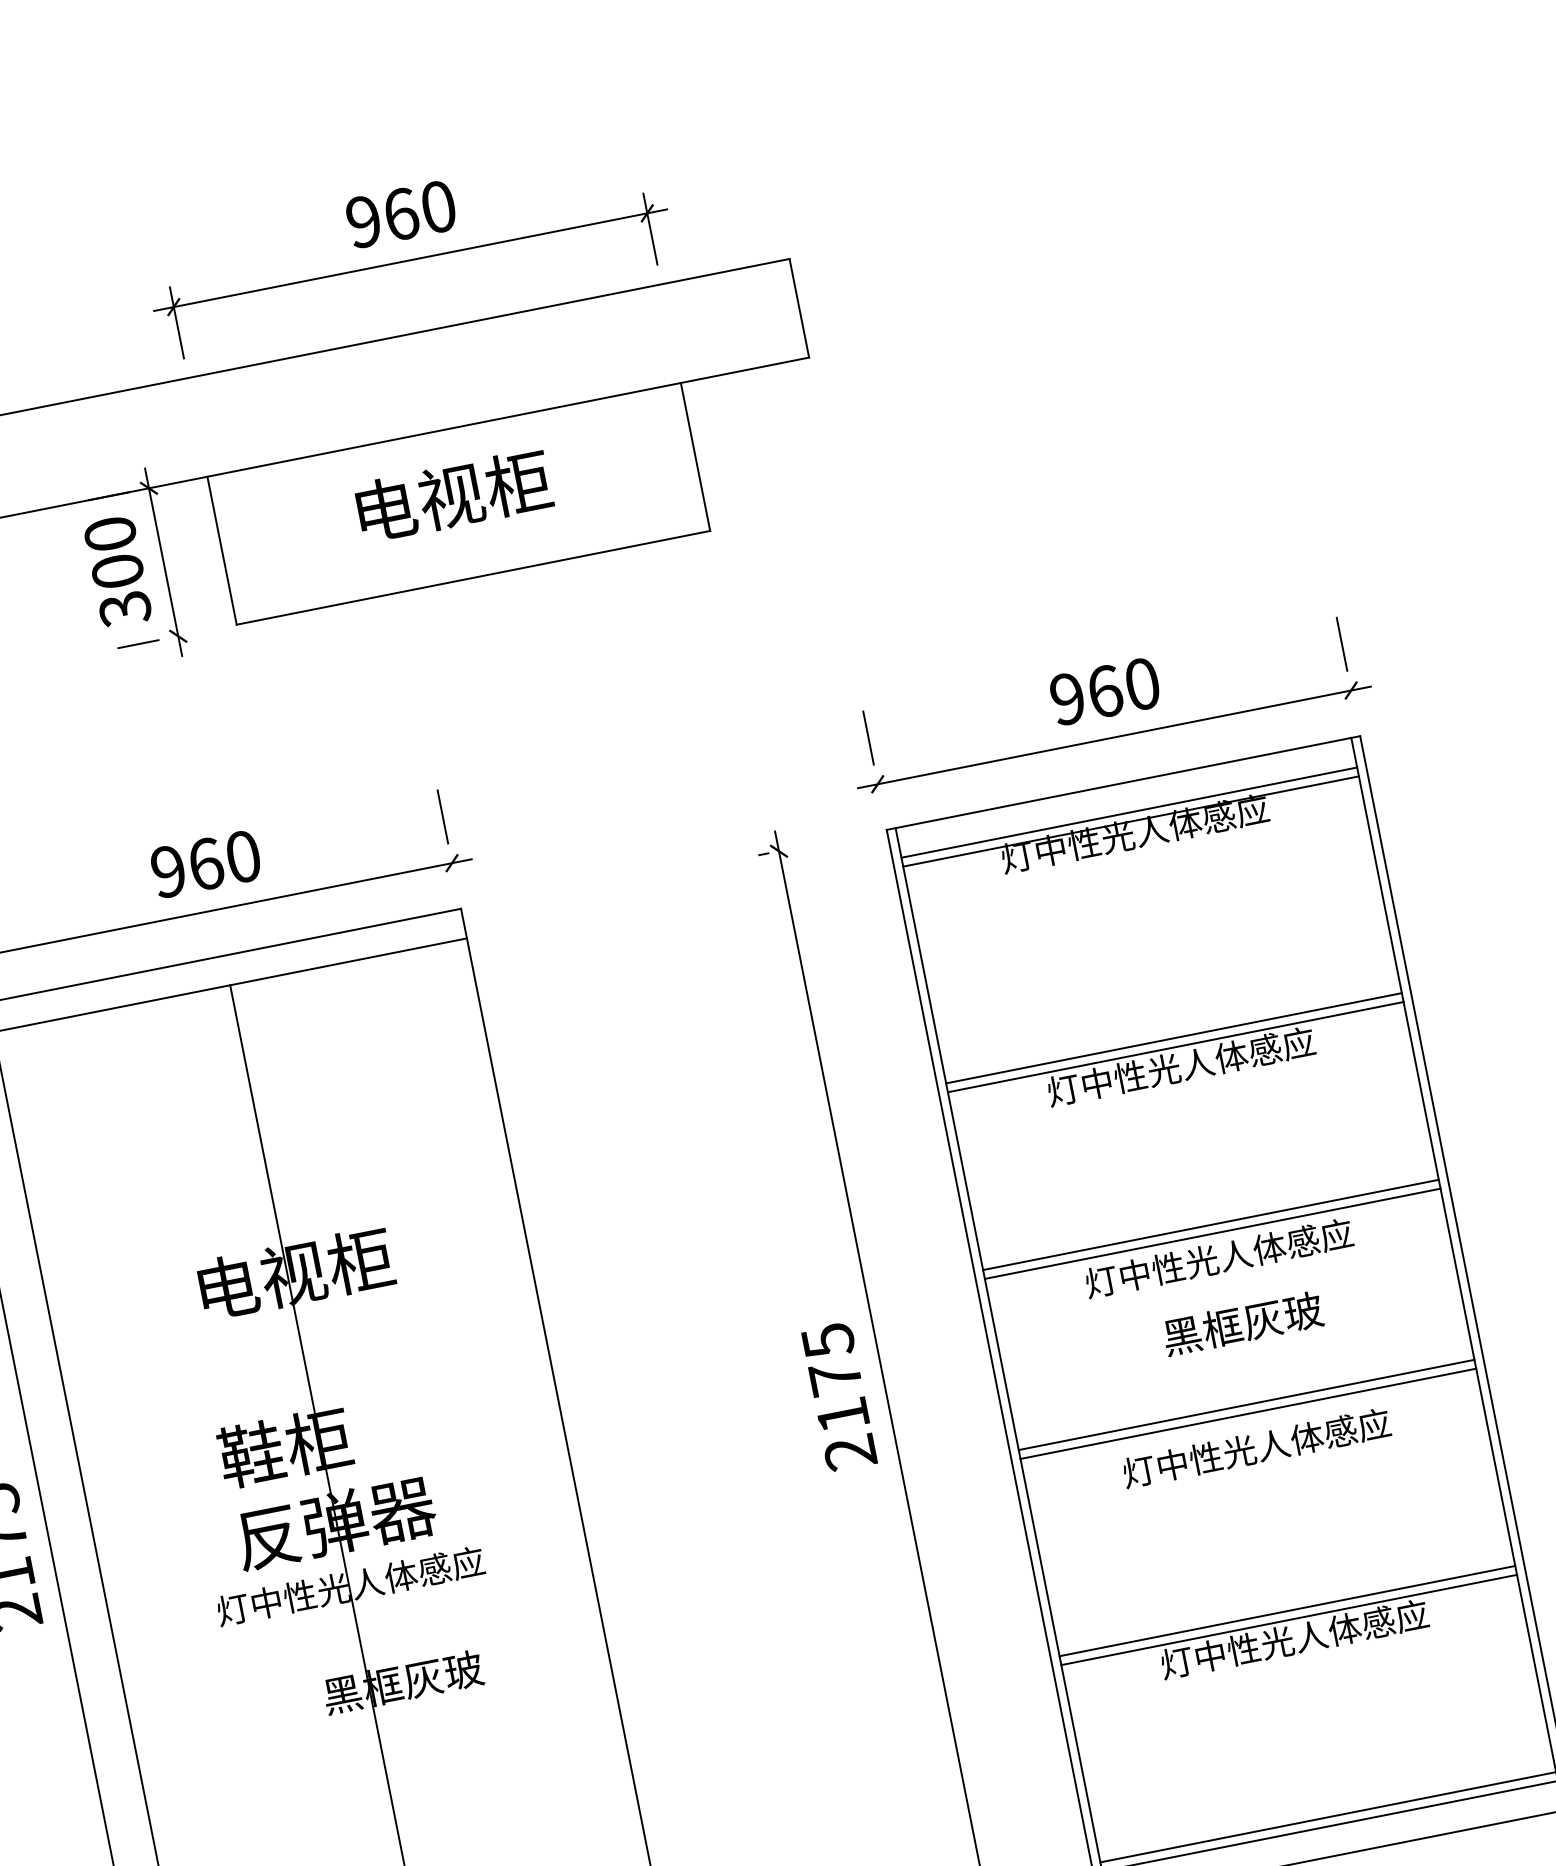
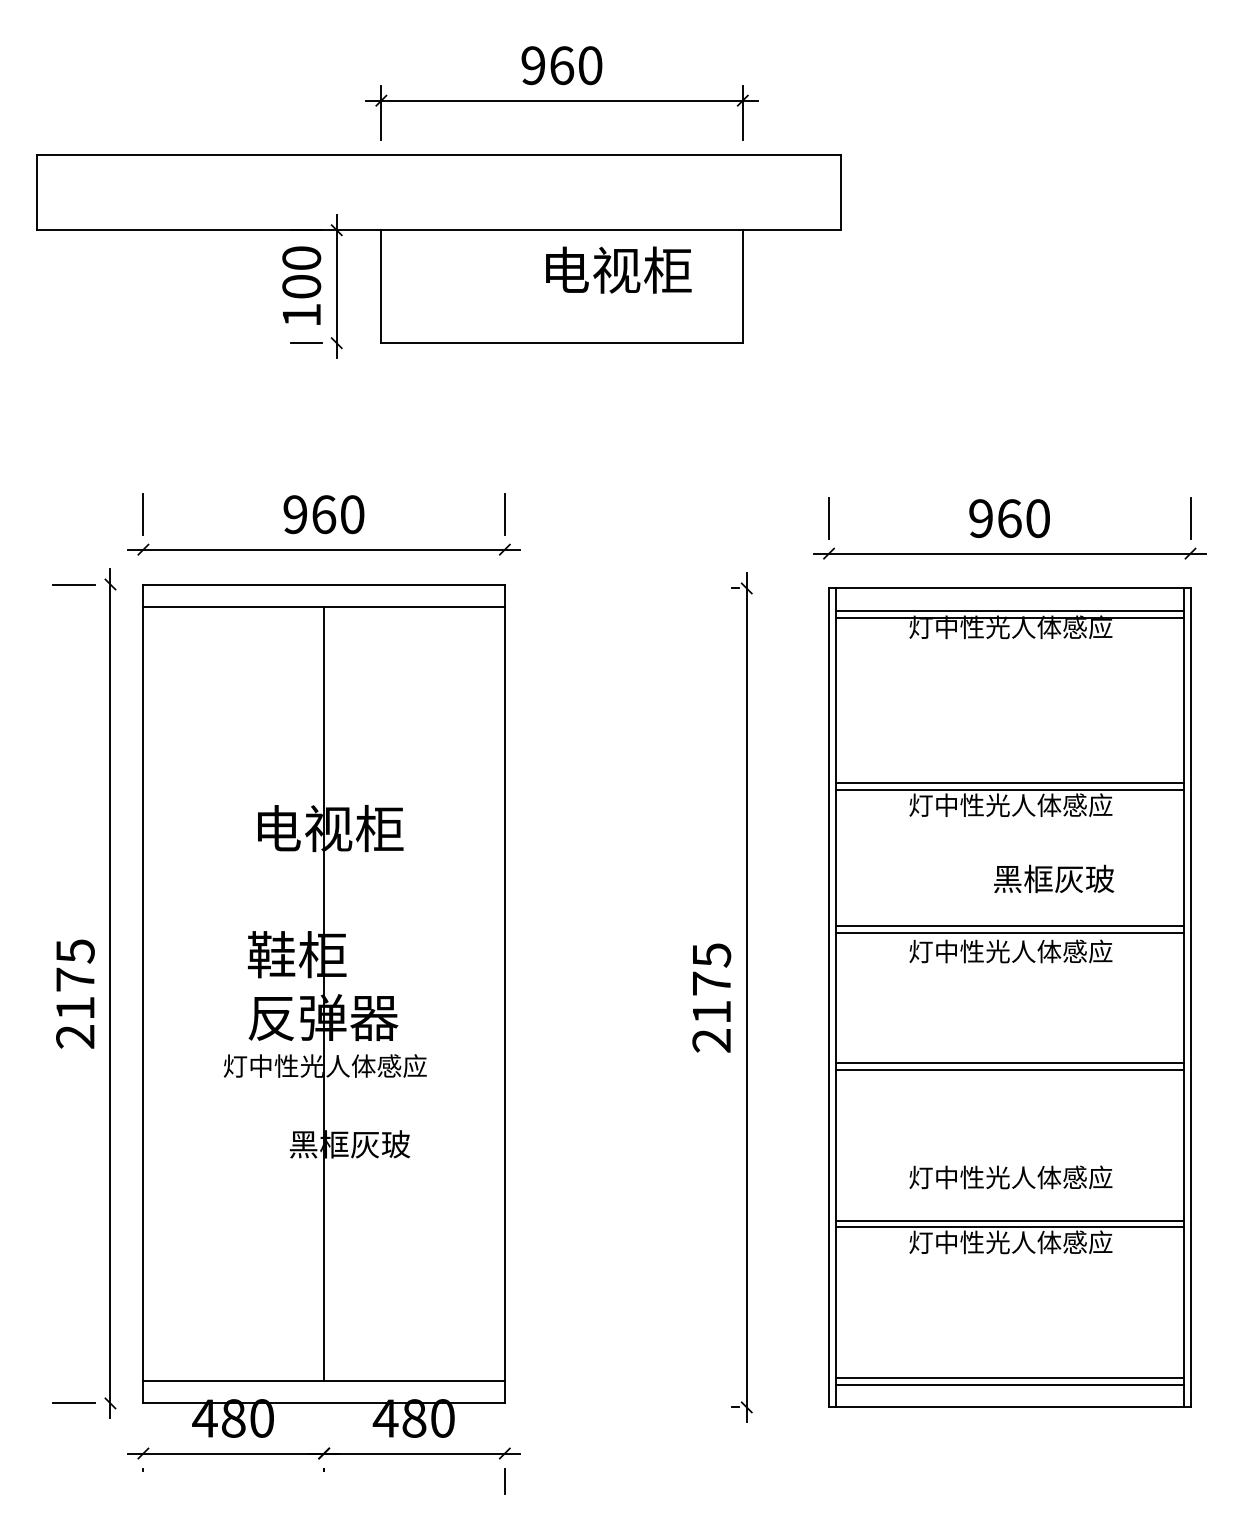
text: (453, 495) -> (618, 269), moved
text: (124, 609) -> (301, 315), 300 -> 100
text: (1243, 1322) -> (1054, 878), moved
text: (1256, 1448) -> (1010, 1177), moved

